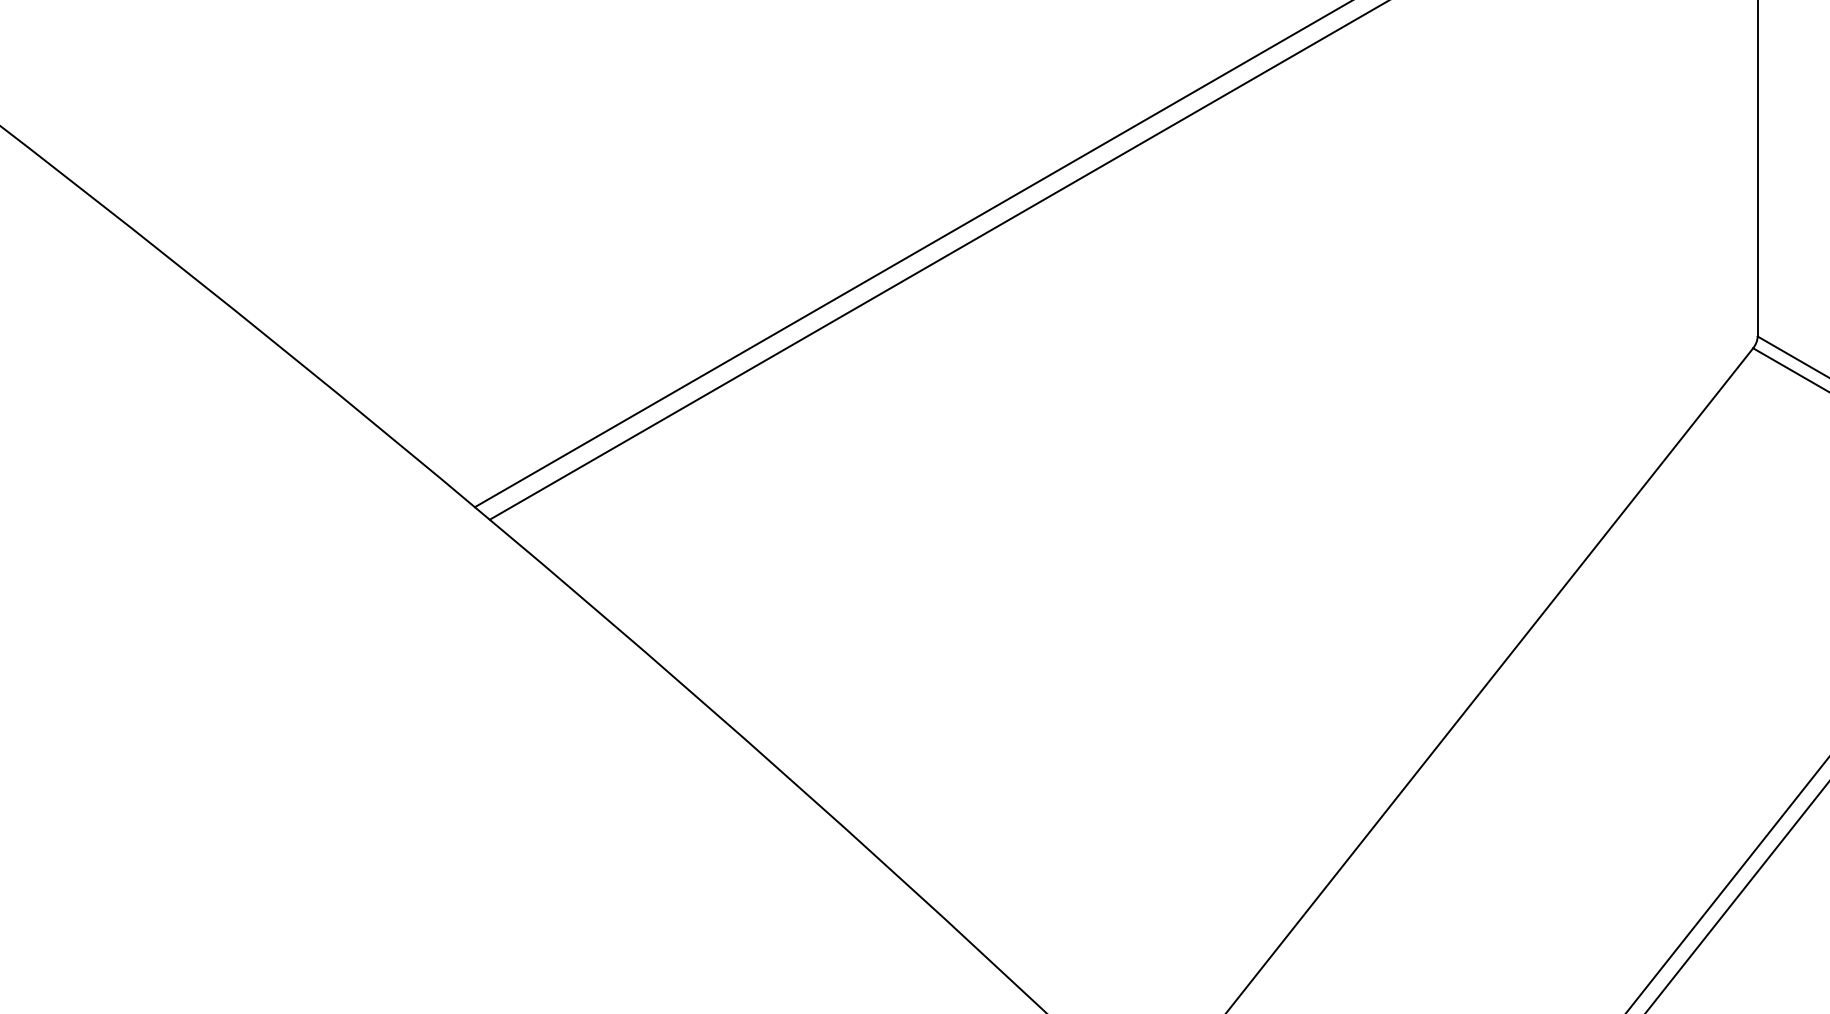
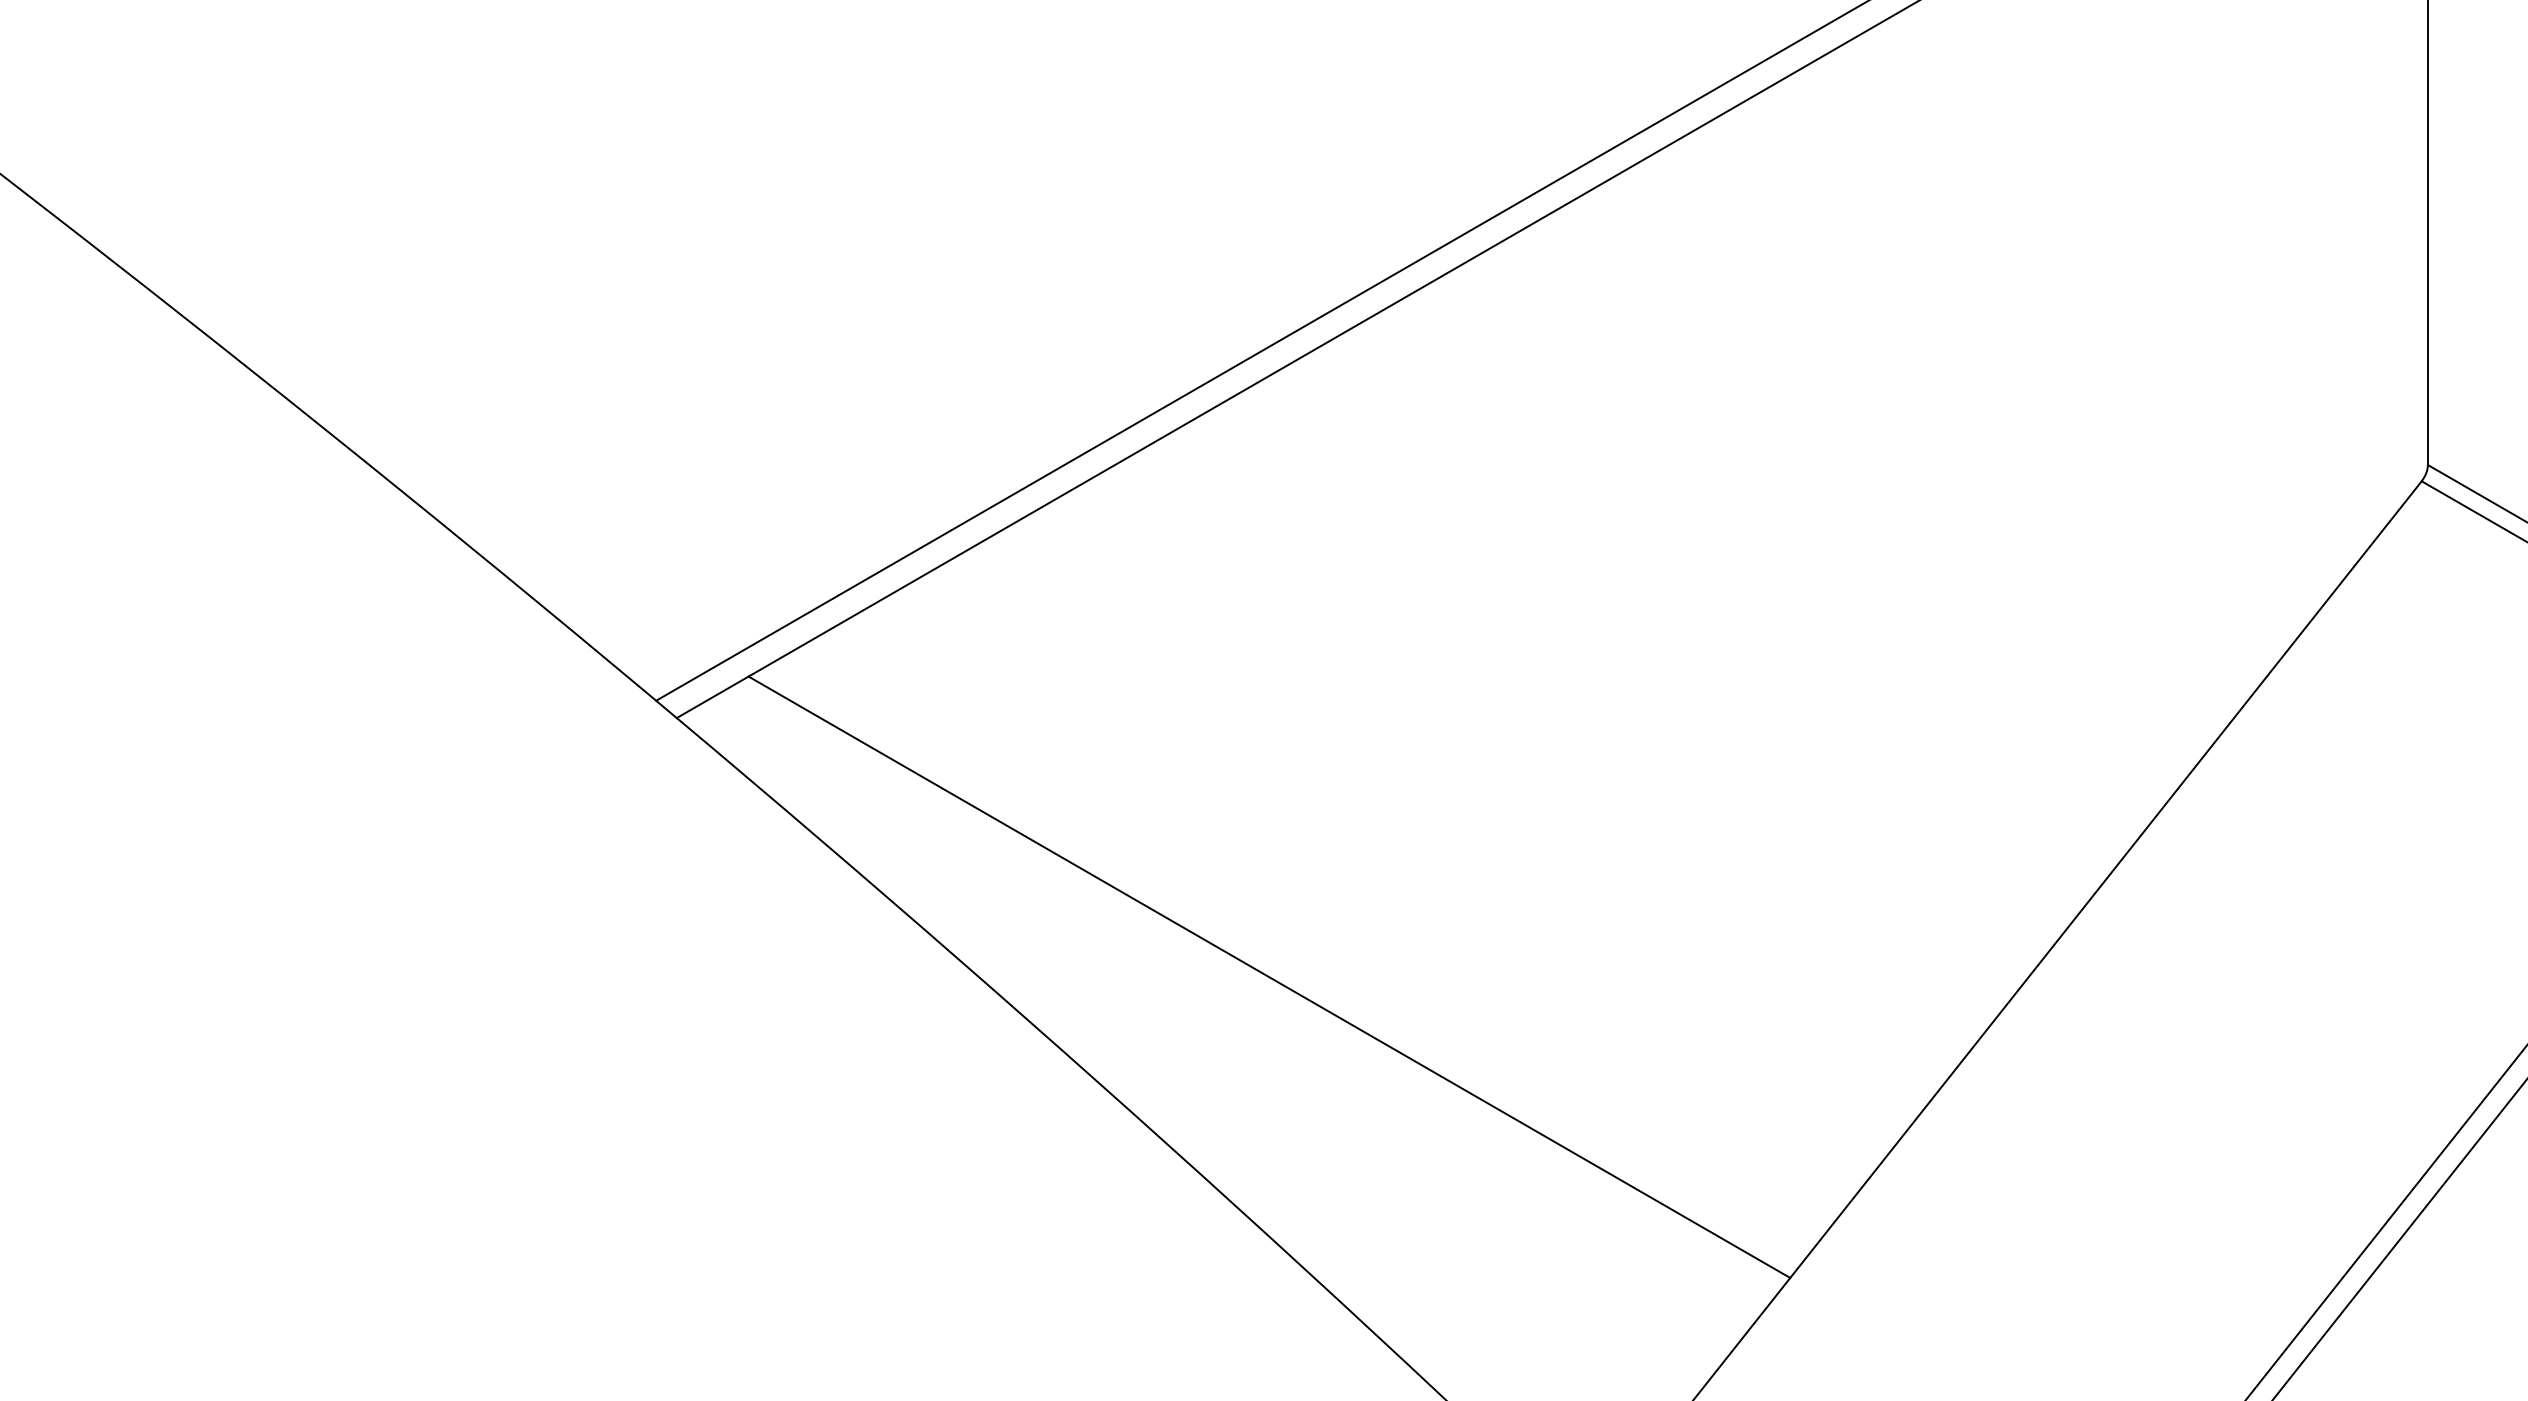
line: (918, 706) -> (1269, 976), added

